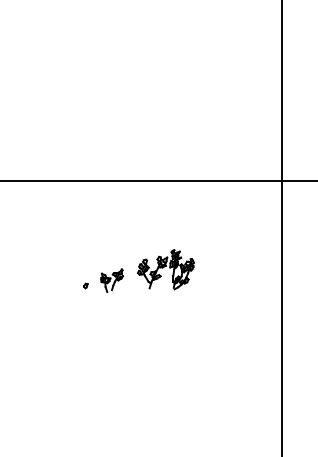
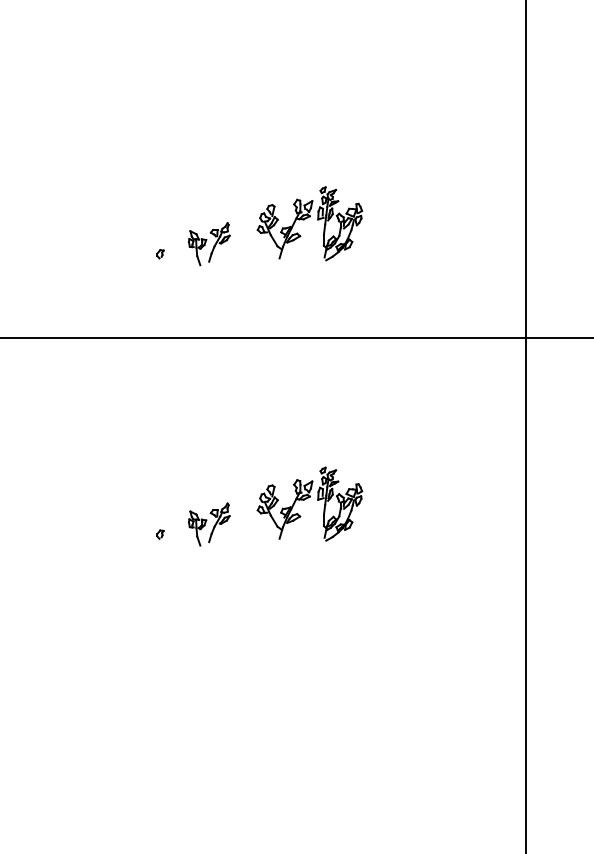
part: (138, 120) -> (258, 225), added

